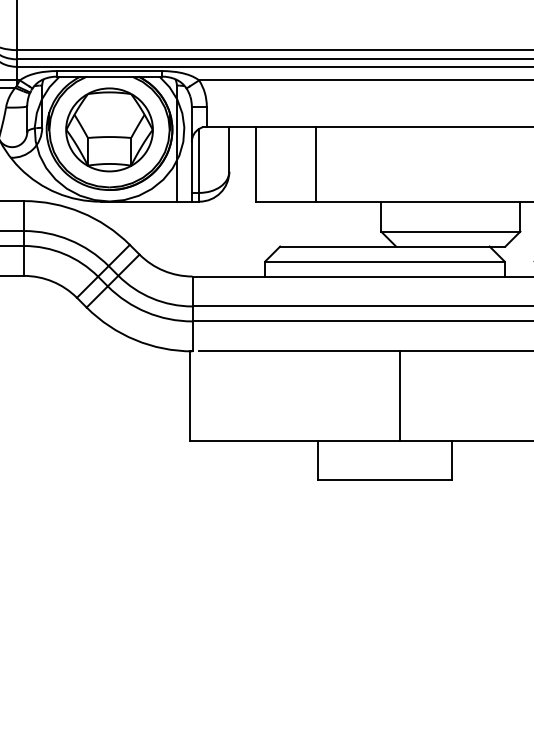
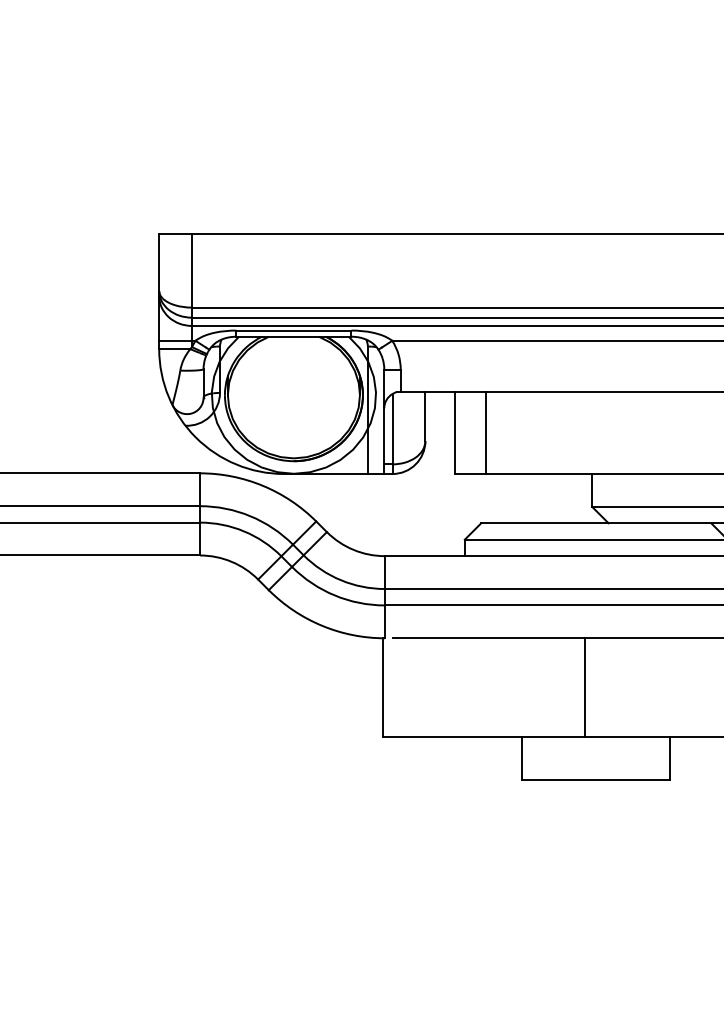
part: (109, 129) -> (293, 394), removed
line: (315, 163) -> (485, 432), moved
line: (399, 396) -> (584, 687), moved

